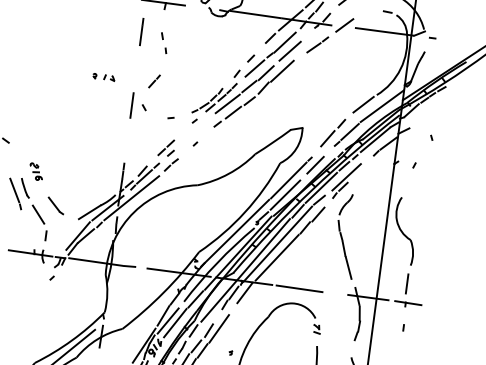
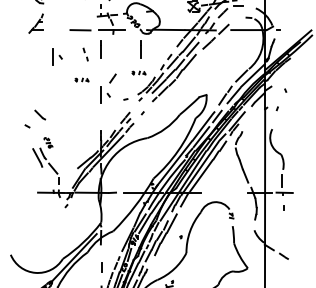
part: (69, 33) -> (57, 56), added
line: (205, 40) -> (140, 49), added
part: (163, 42) -> (85, 54), moved
part: (197, 77) -> (138, 72), added
line: (56, 205) -> (40, 114), moved
line: (299, 288) -> (217, 192), removed

